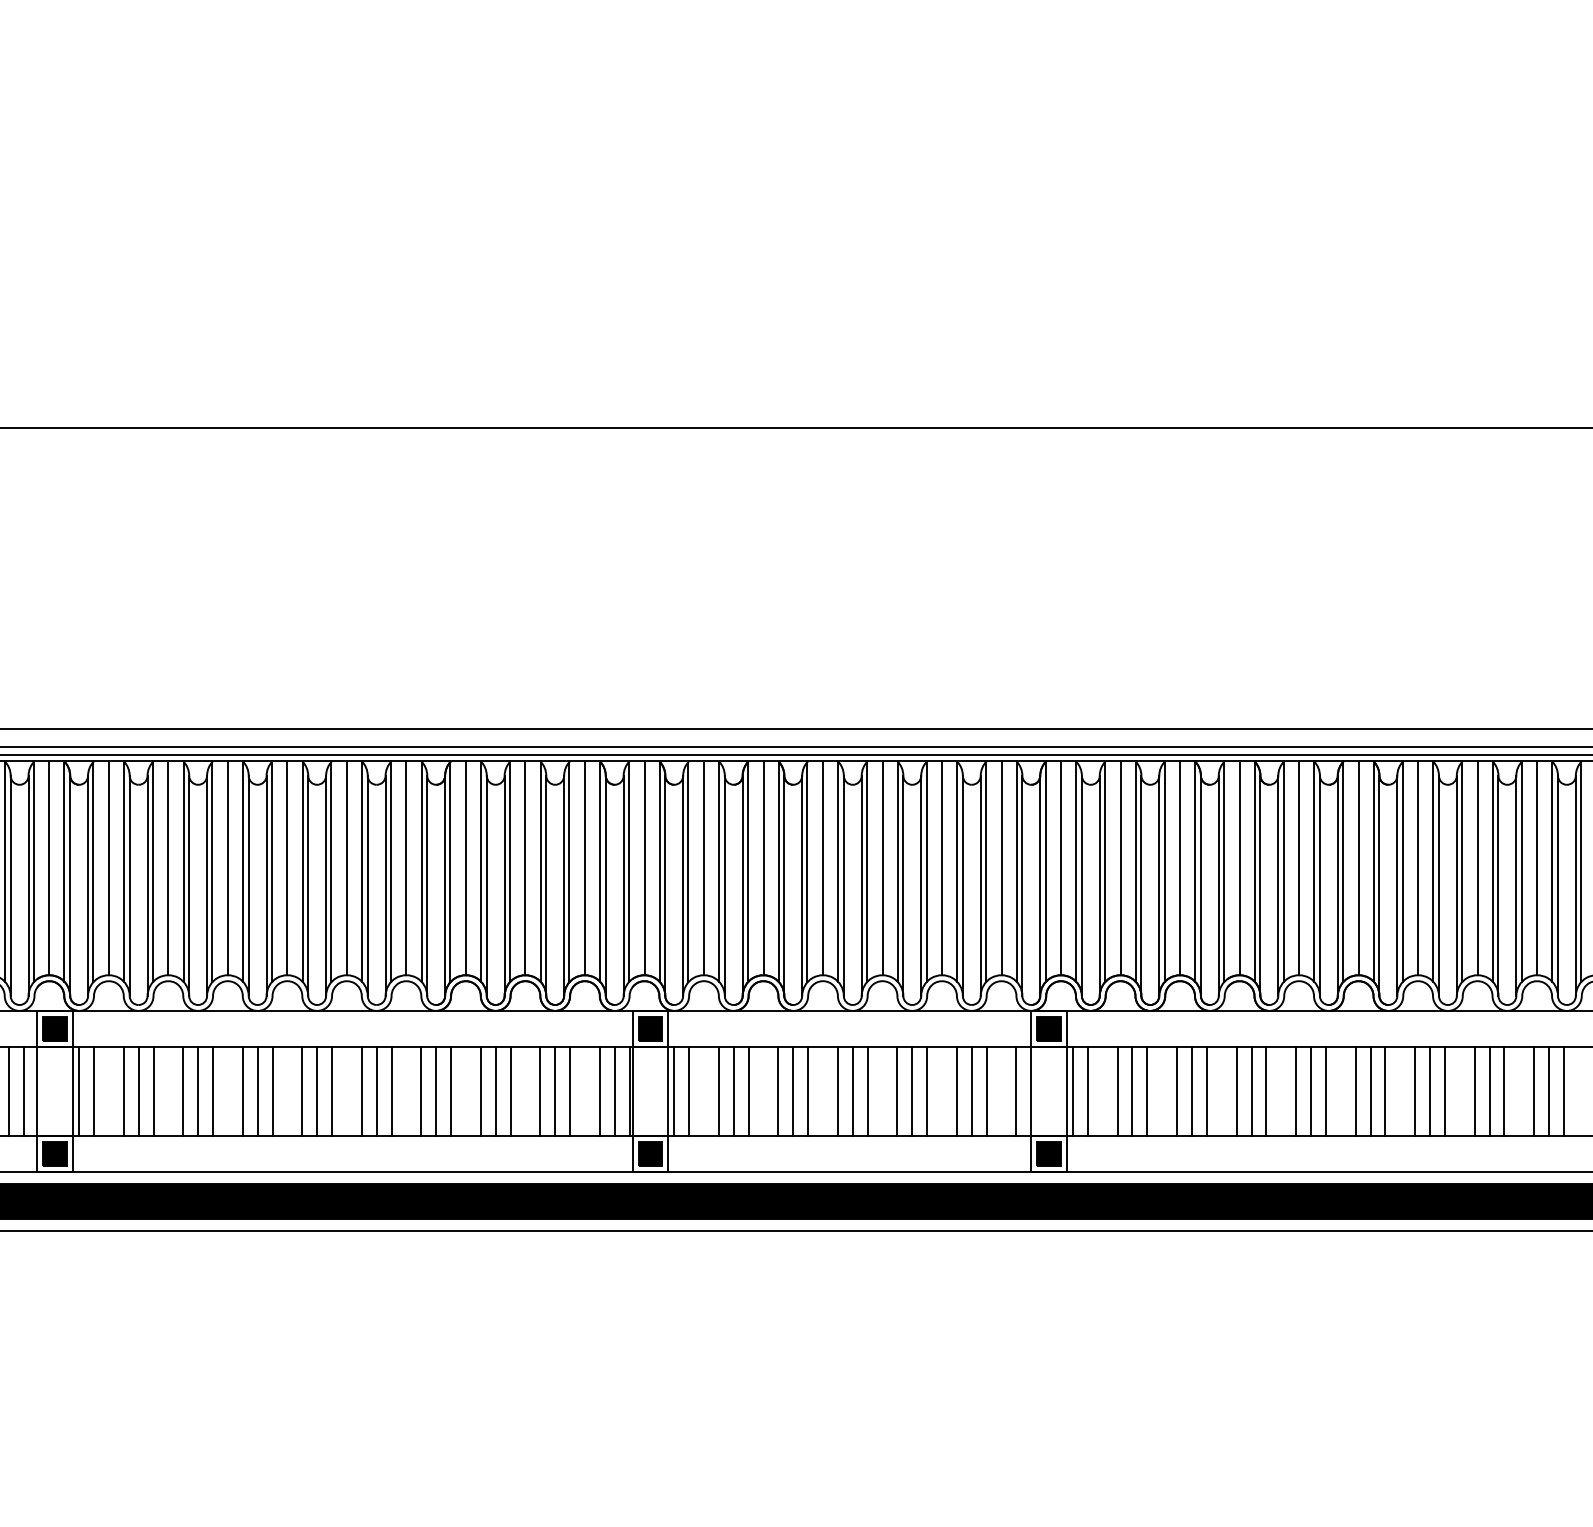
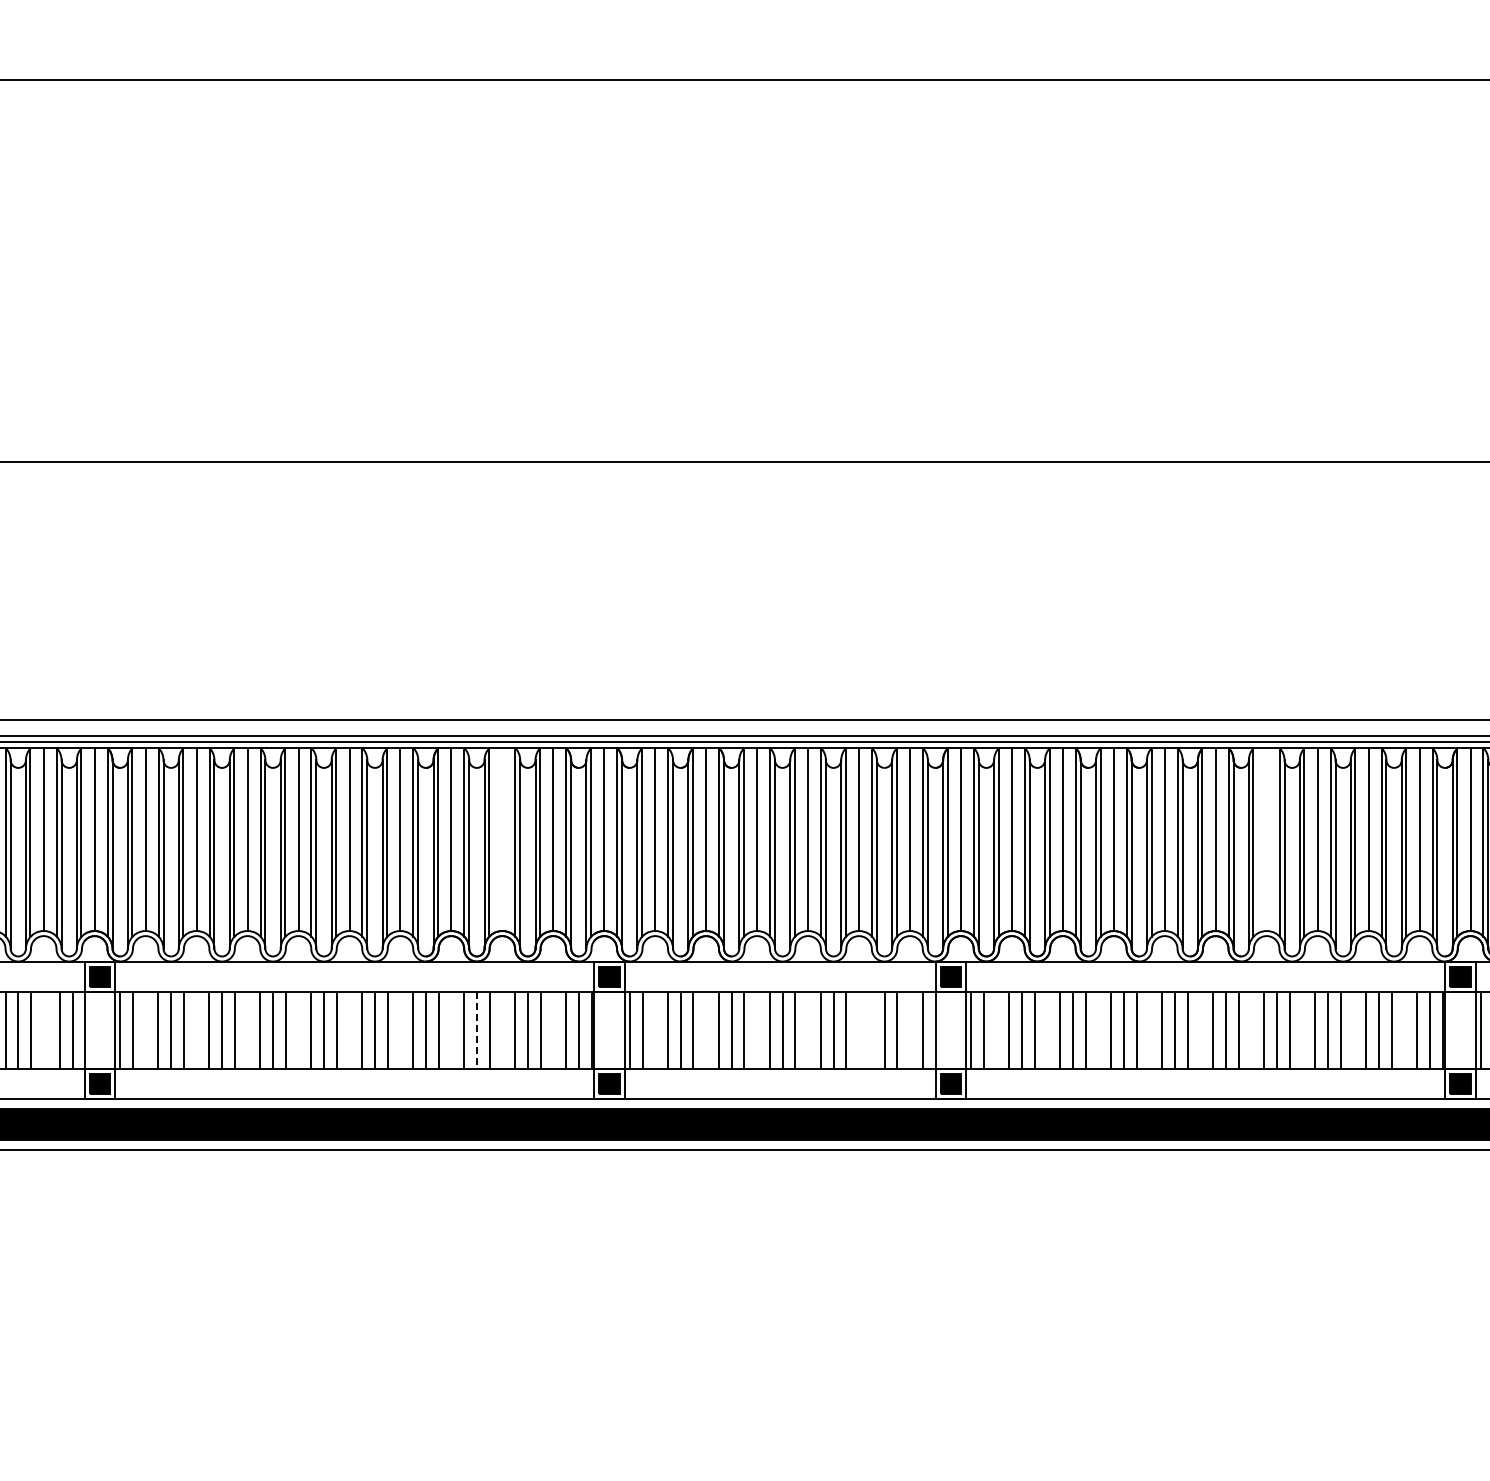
line: (525, 868) -> (502, 839), removed
line: (1417, 868) -> (1266, 839), removed
line: (495, 1091) -> (476, 1030), solid -> dashed
line: (956, 1091) -> (871, 1030), removed

